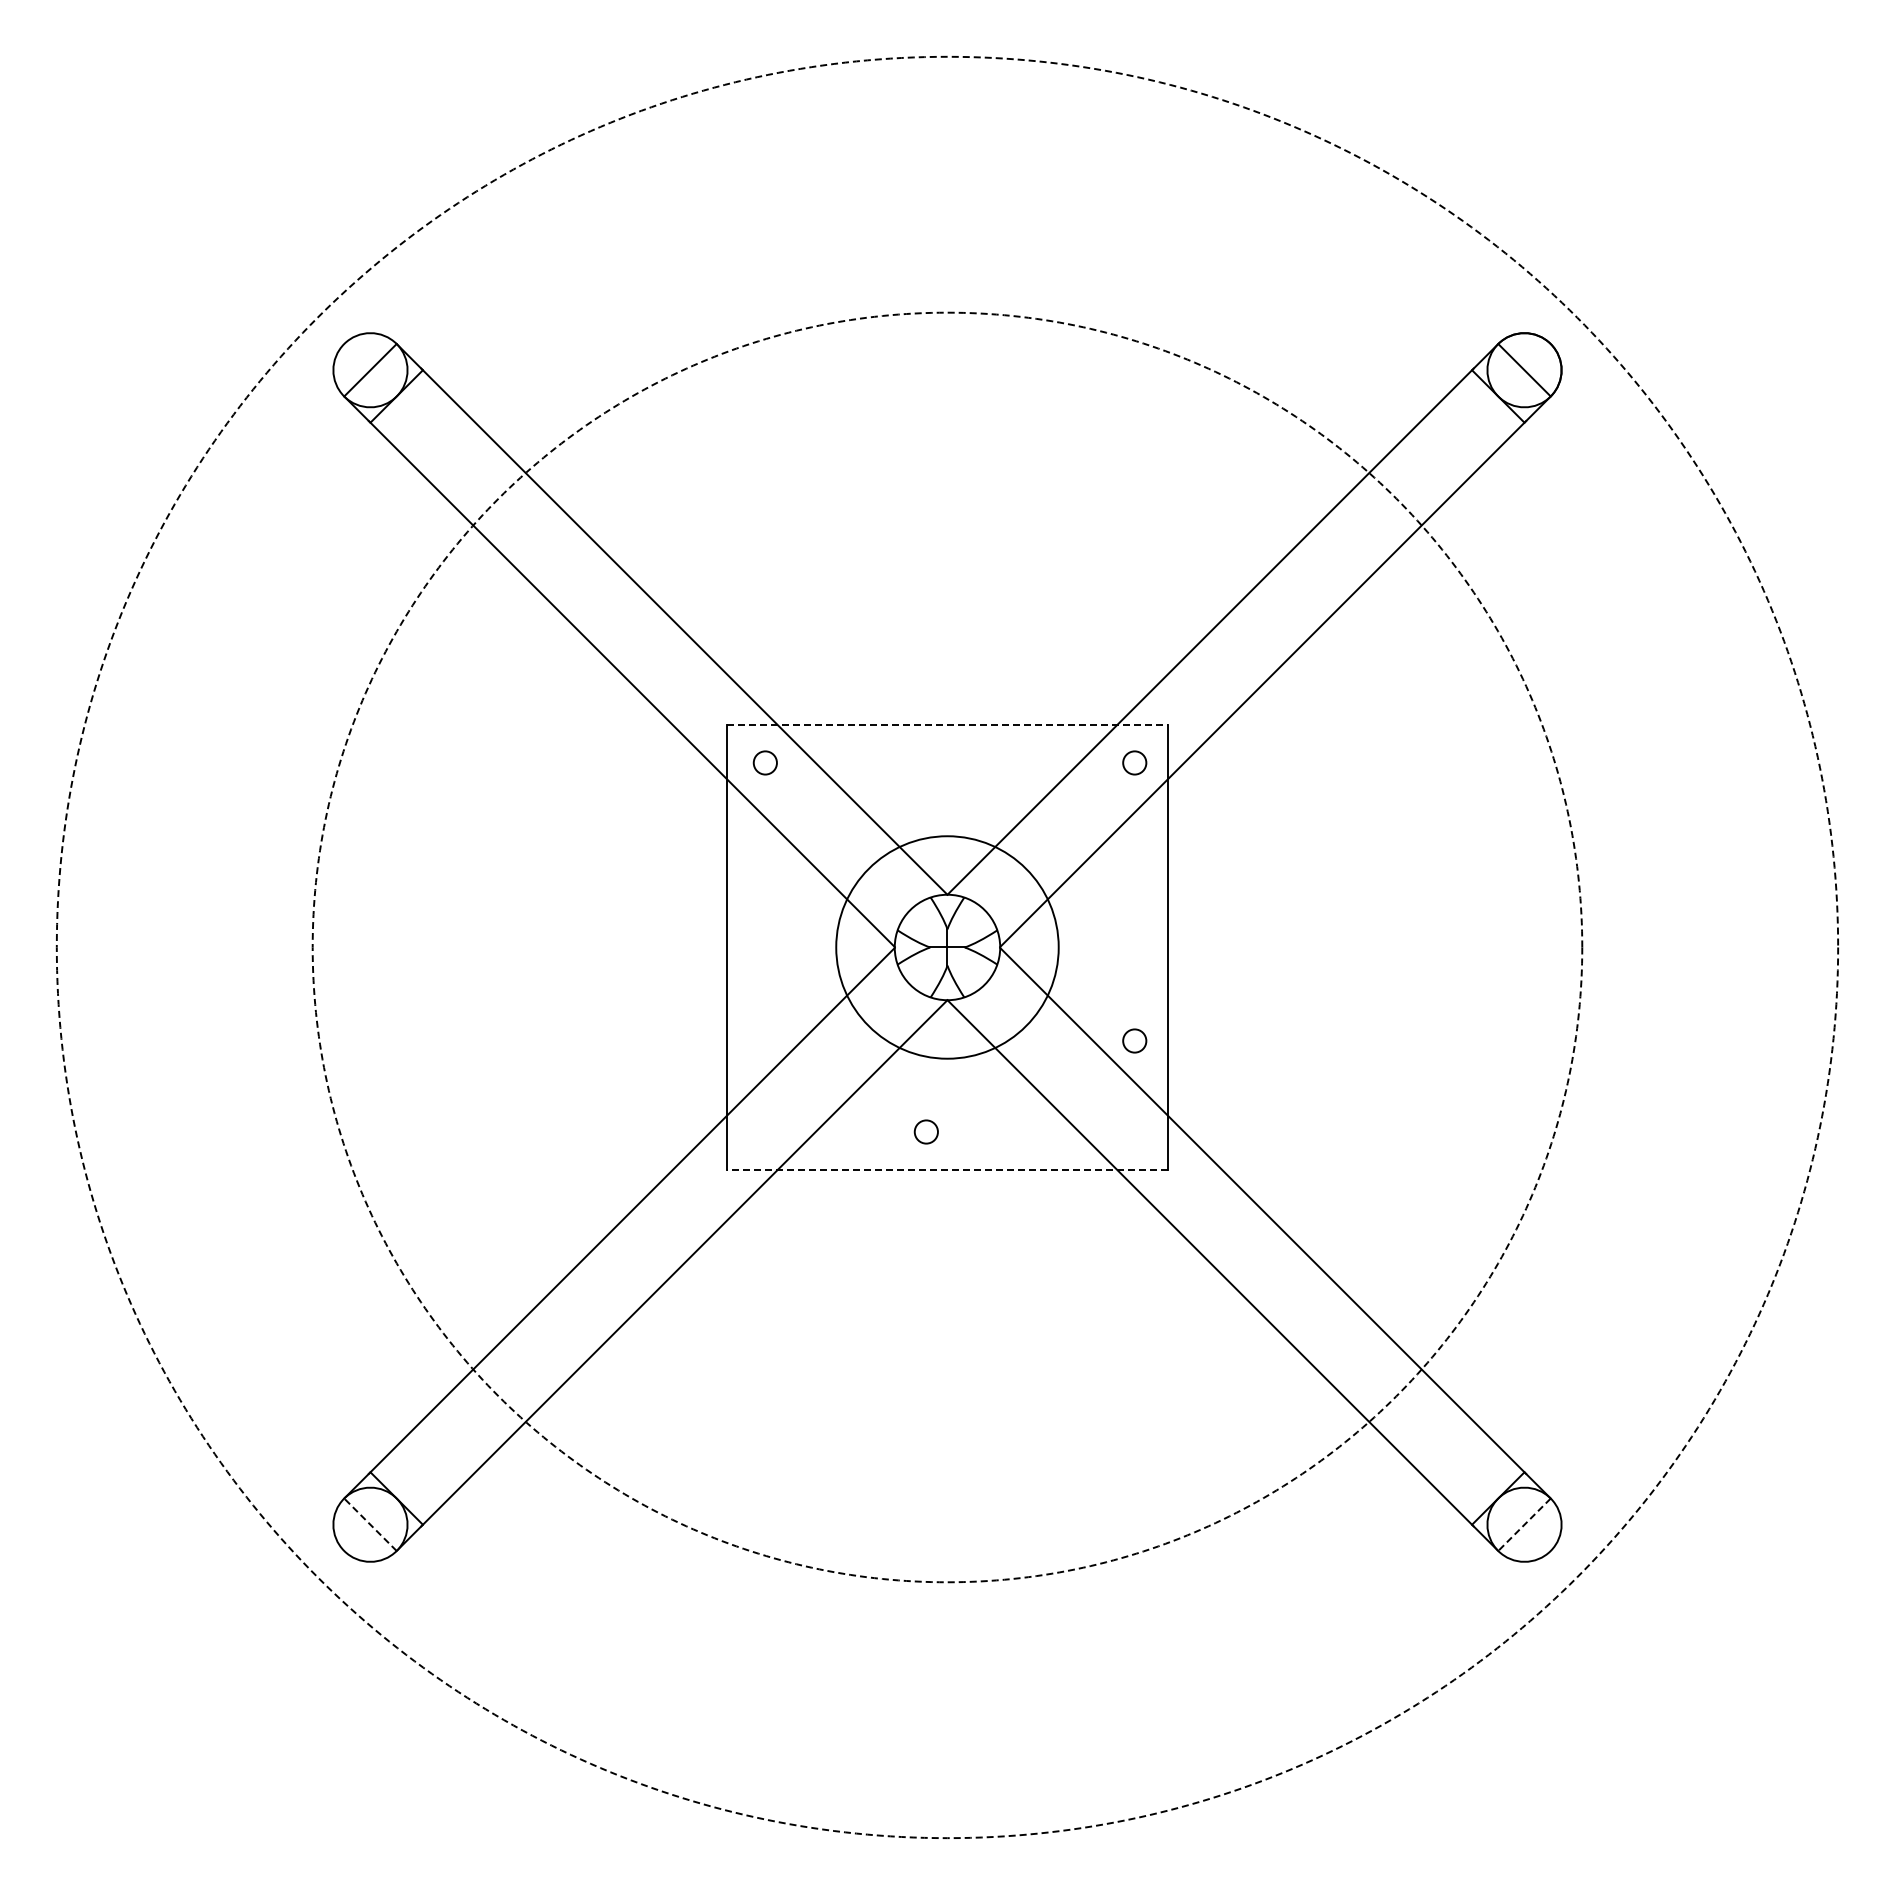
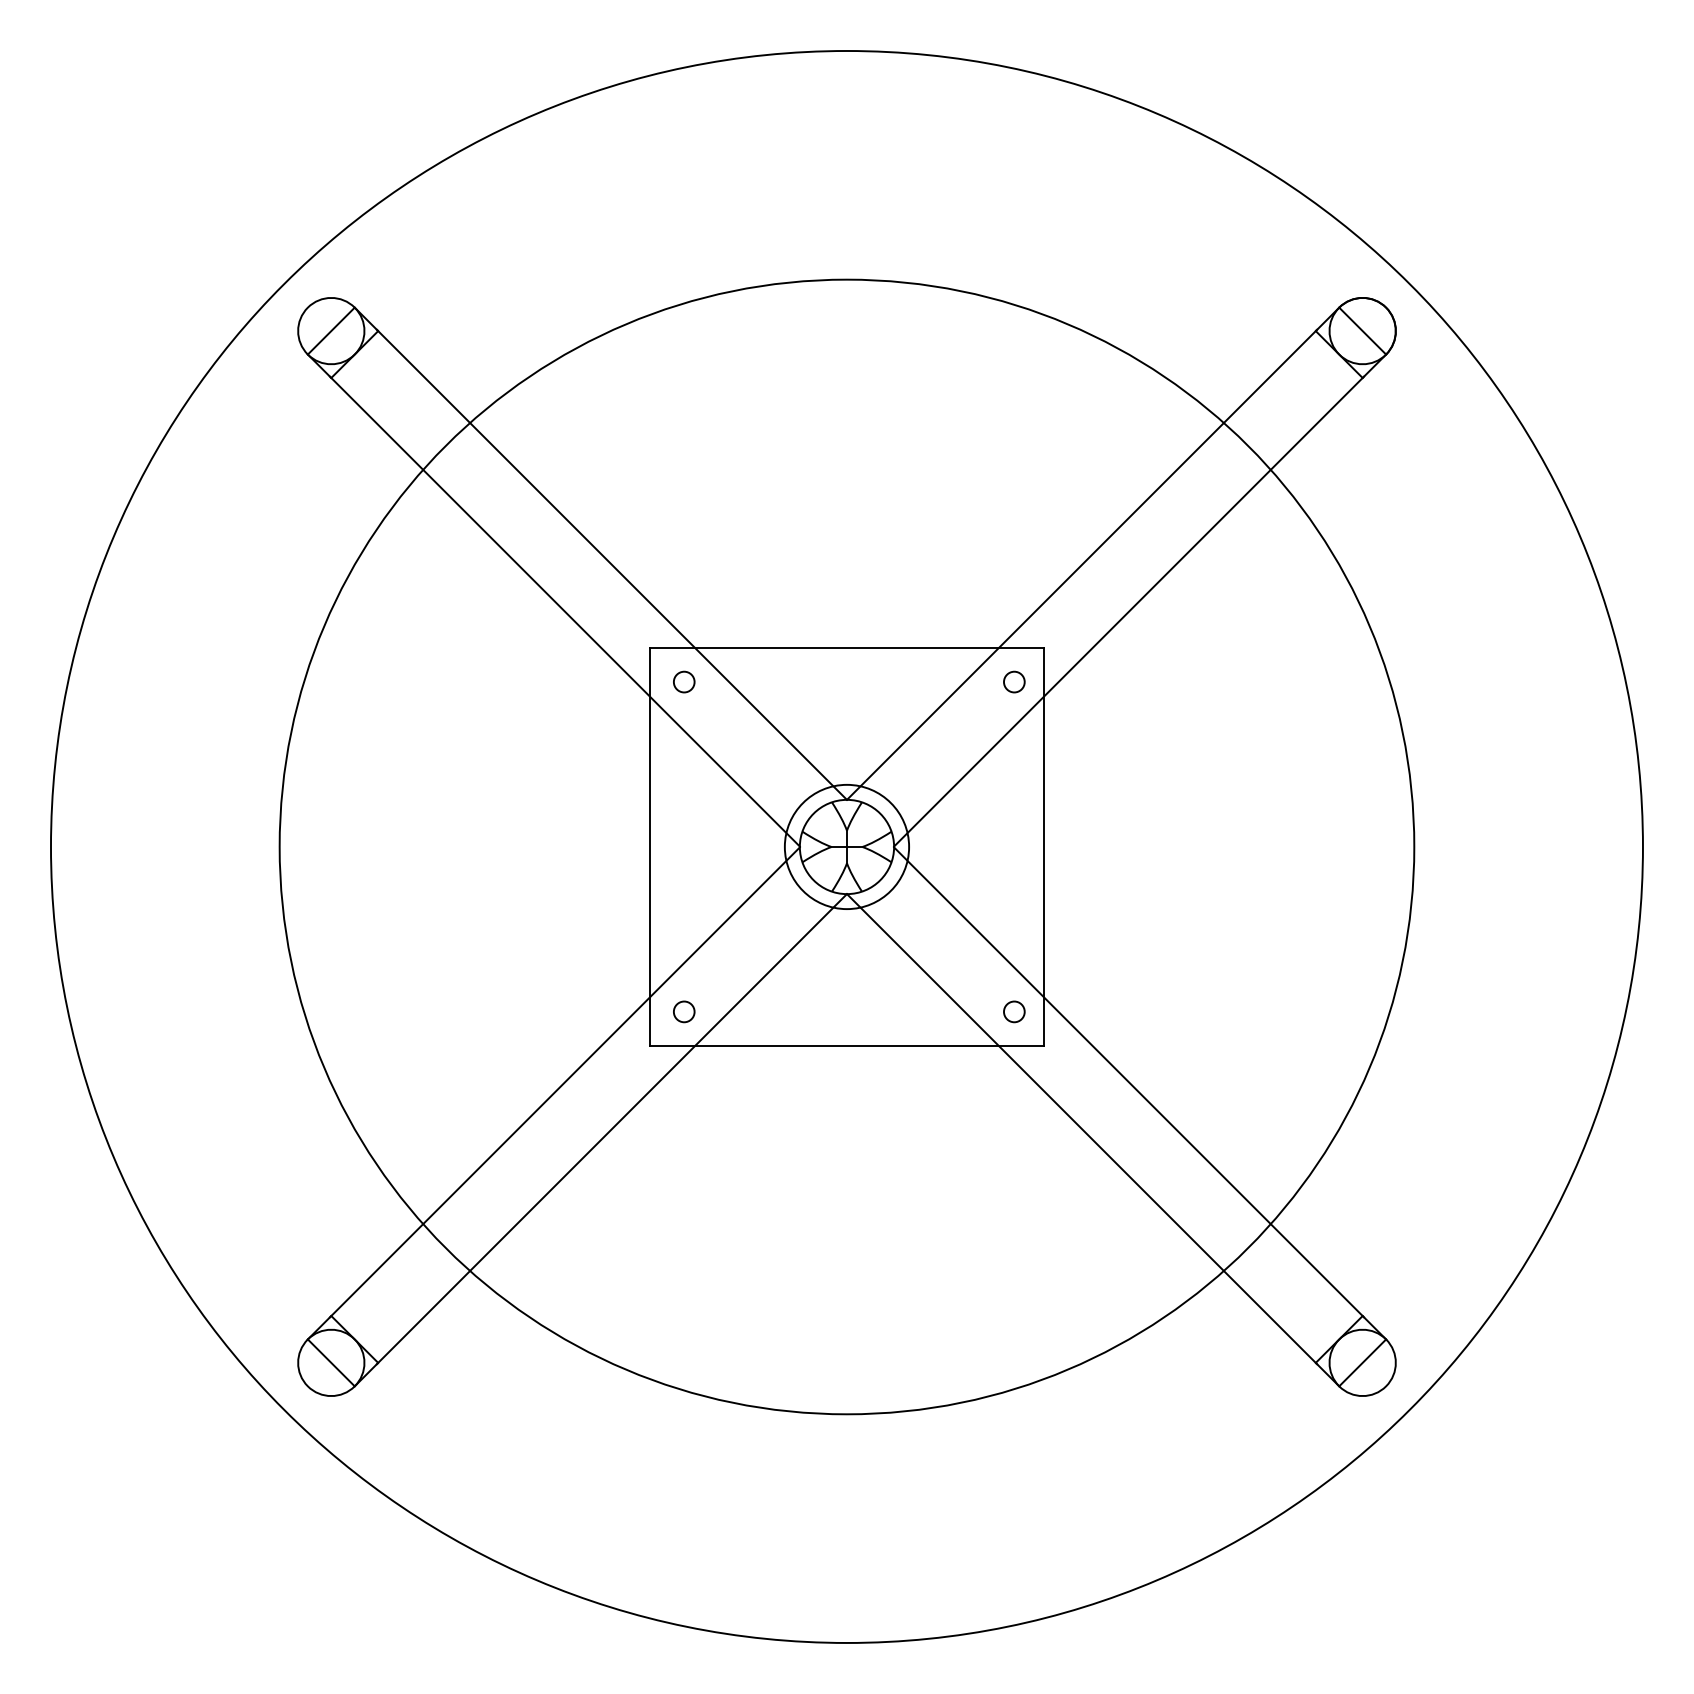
line: (948, 724) -> (847, 647), dashed -> solid
circle: (947, 947) -> (847, 847), dashed -> solid
circle: (947, 947) -> (847, 847), dashed -> solid
circle: (947, 947) -> (847, 847), size x0.62
circle: (1134, 1040) -> (1014, 1011), moved
circle: (925, 1131) -> (683, 1011), moved
line: (947, 1170) -> (847, 1046), dashed -> solid
line: (370, 1524) -> (331, 1362), dashed -> solid
line: (1524, 1525) -> (1362, 1363), dashed -> solid

